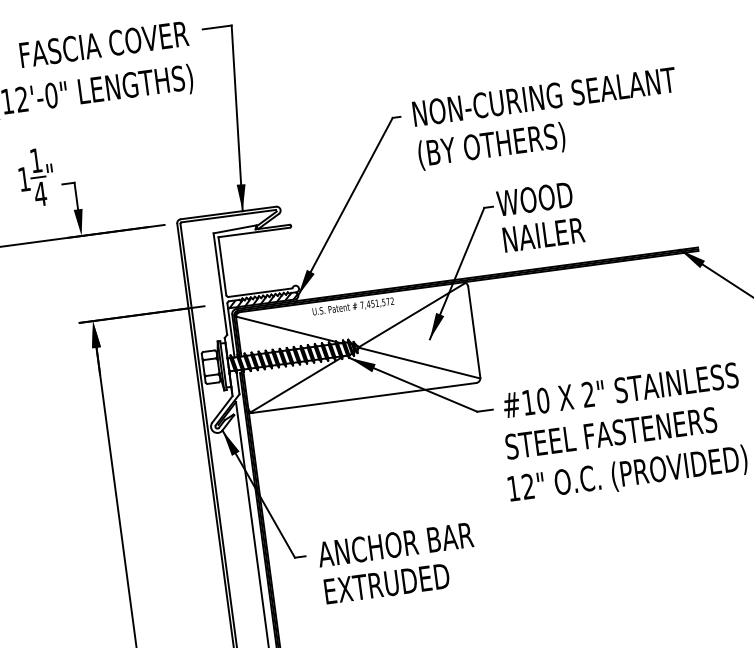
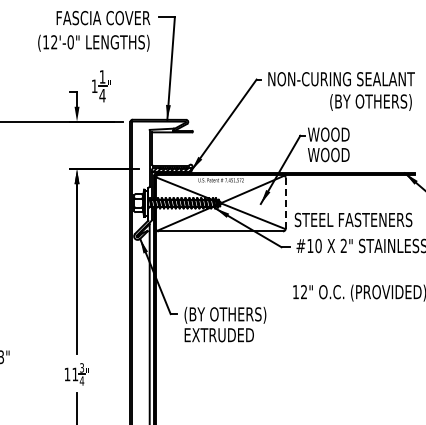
text: (490, 146) -> (370, 102), moved
part: (36, 177) -> (101, 86), moved
text: (542, 234) -> (330, 154), NAILER -> WOOD
line: (473, 330) -> (285, 202), solid -> dashed
text: (611, 432) -> (353, 219), moved
text: (394, 545) -> (226, 314), ANCHOR BAR -> (BY OTHERS)

